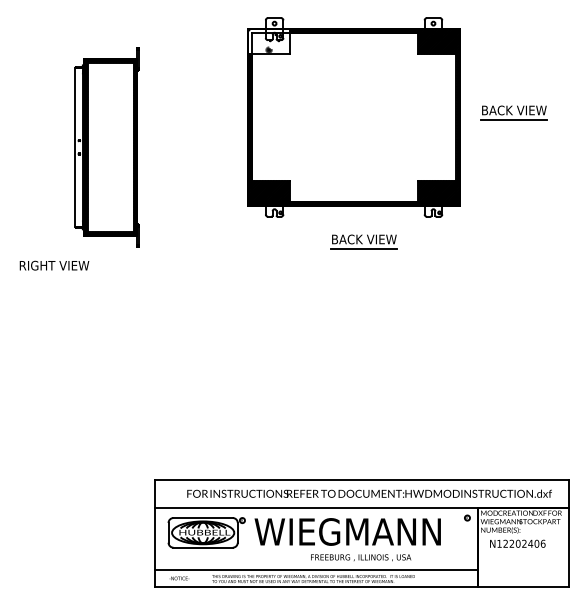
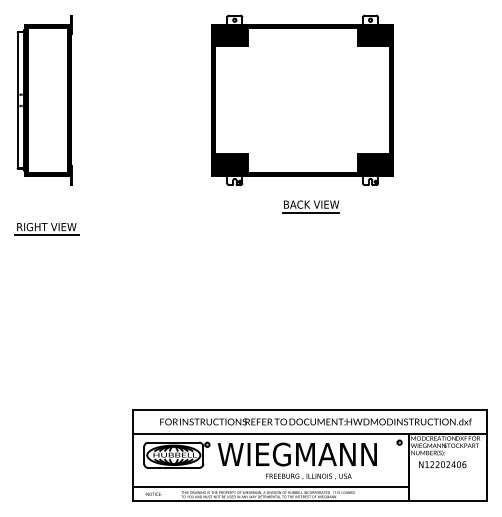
hatch: (268, 41) -> (229, 35), added
part: (513, 112) -> (438, 96), removed
part: (106, 147) -> (44, 100), moved
line: (54, 275) -> (46, 235), added

